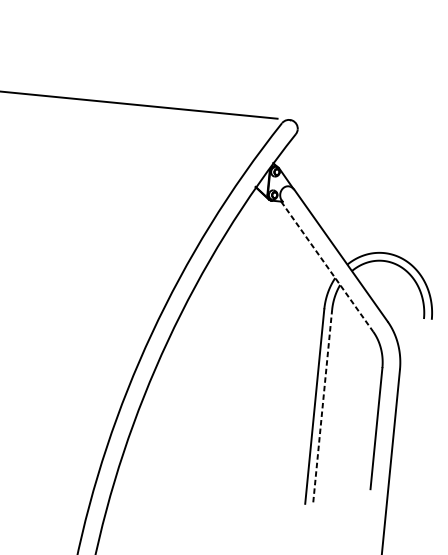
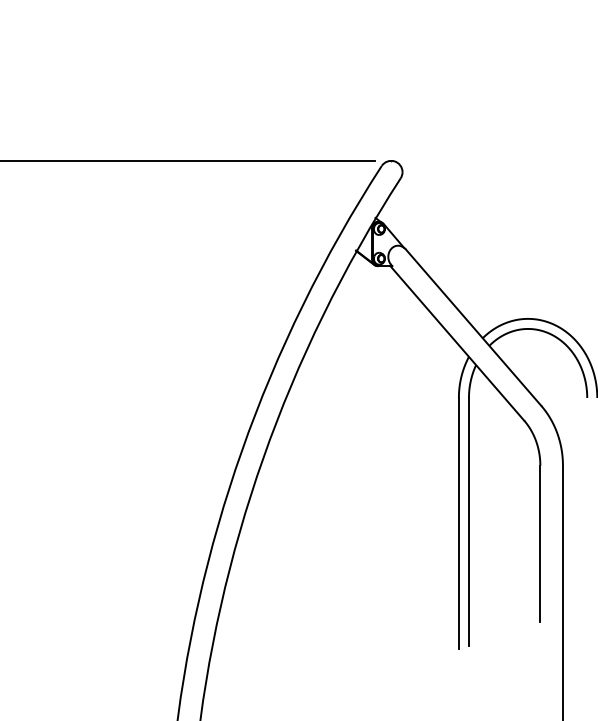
line: (327, 266) -> (457, 343), dashed -> solid
line: (322, 405) -> (468, 521), dashed -> solid

